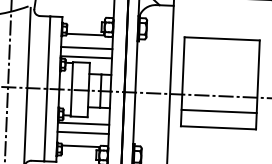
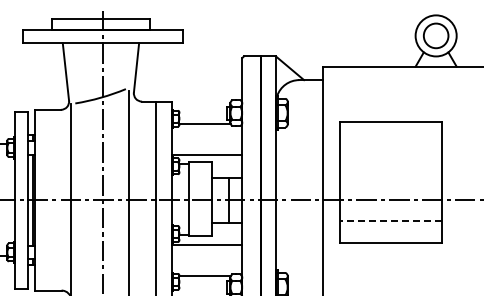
line: (86, 48) -> (207, 142), removed
line: (218, 111) -> (390, 221), solid -> dashed
line: (83, 132) -> (207, 257), removed

